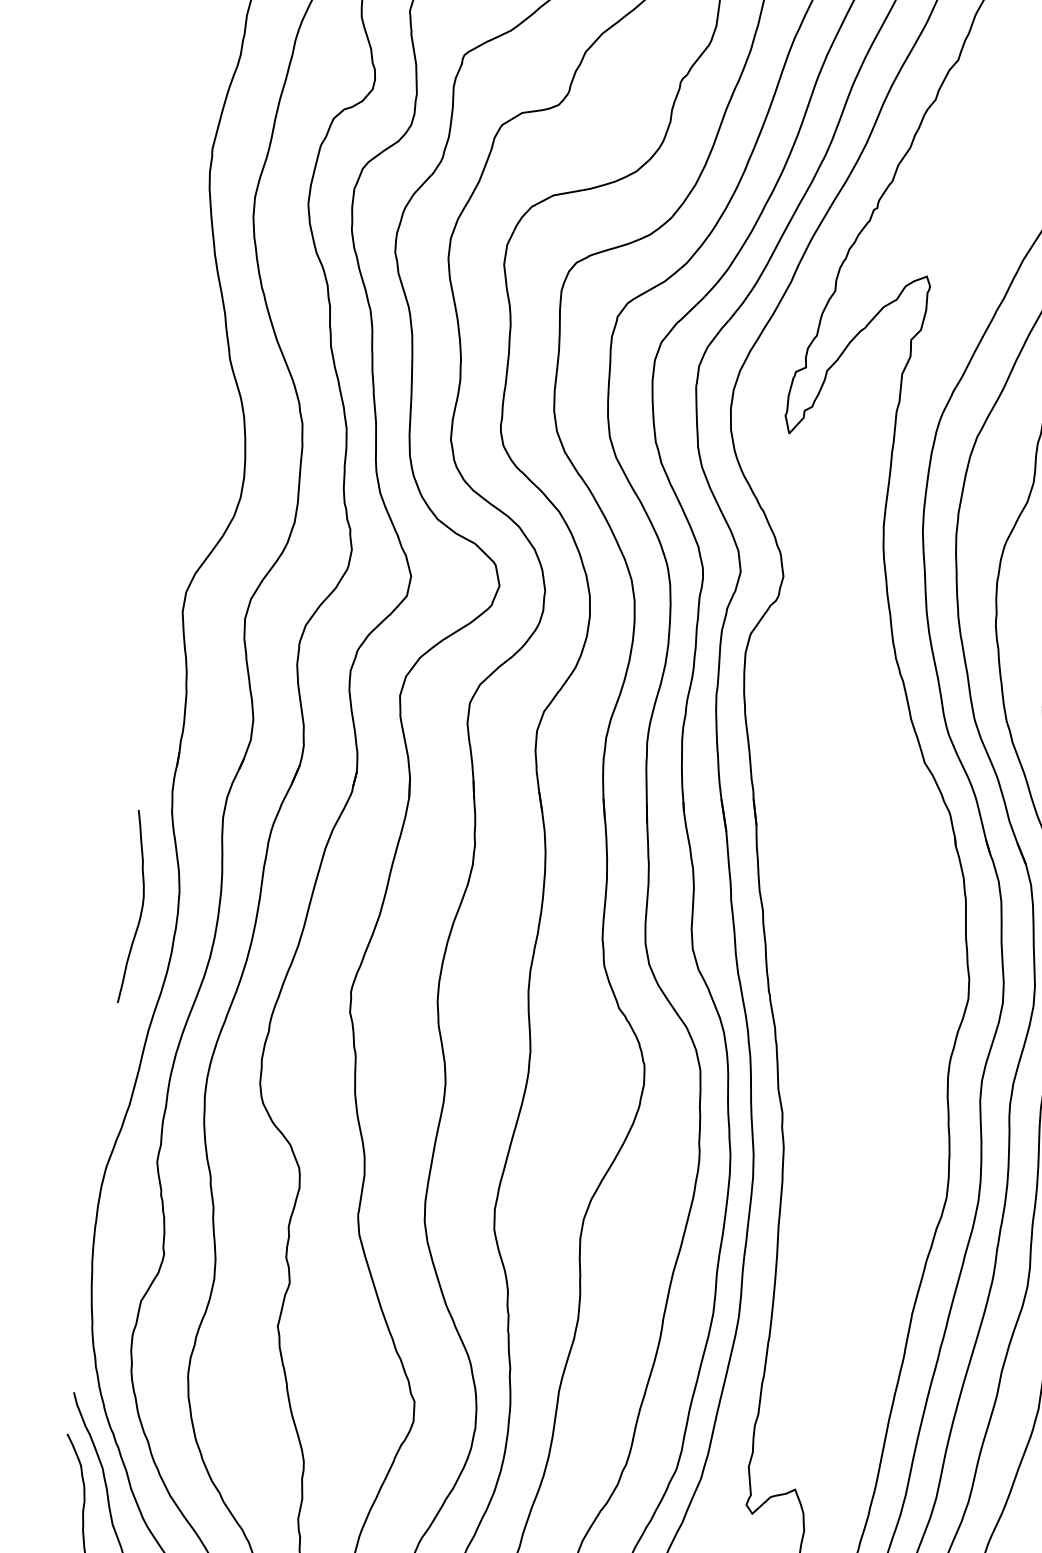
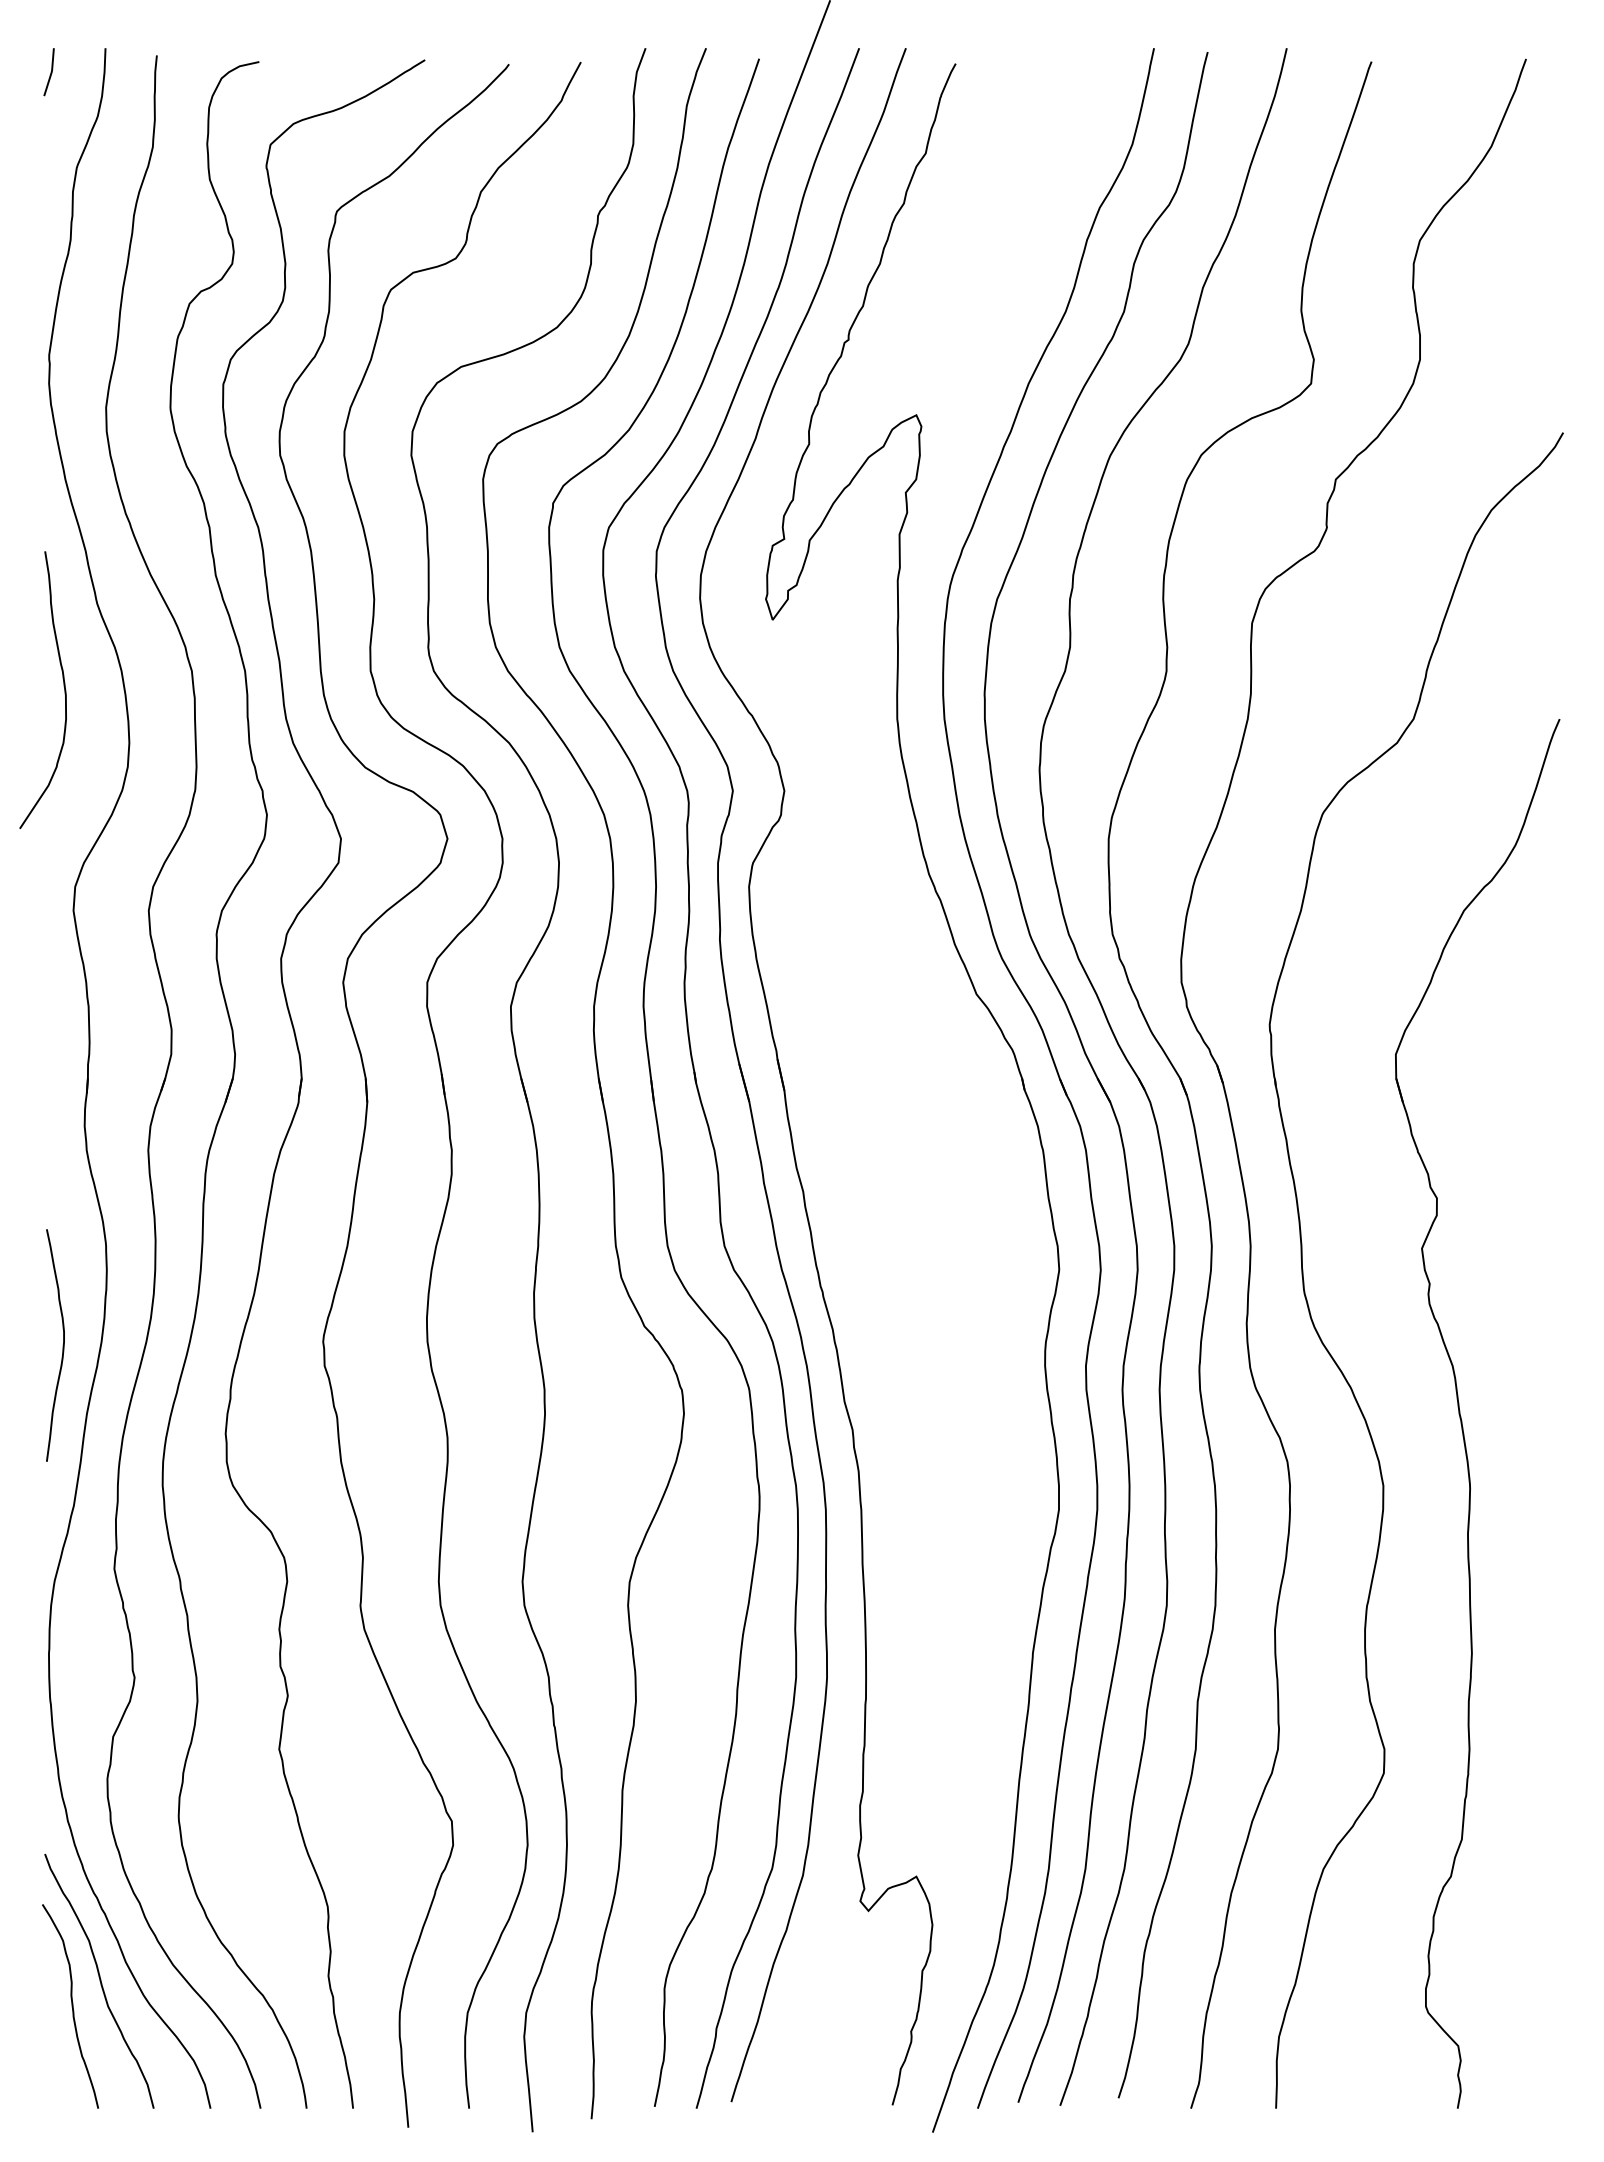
curve: (194, 424) -> (63, 686), added
curve: (141, 907) -> (62, 1345), moved

